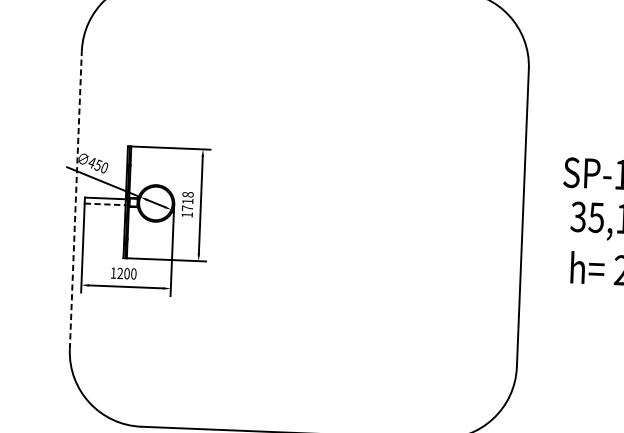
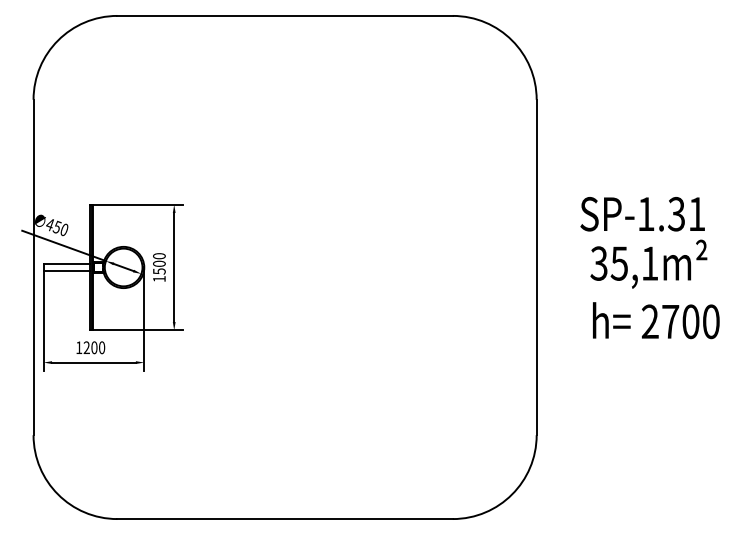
line: (75, 200) -> (33, 267), dashed -> solid
text: (187, 201) -> (159, 263), 1718 -> 1500
line: (105, 204) -> (67, 270), dashed -> solid

